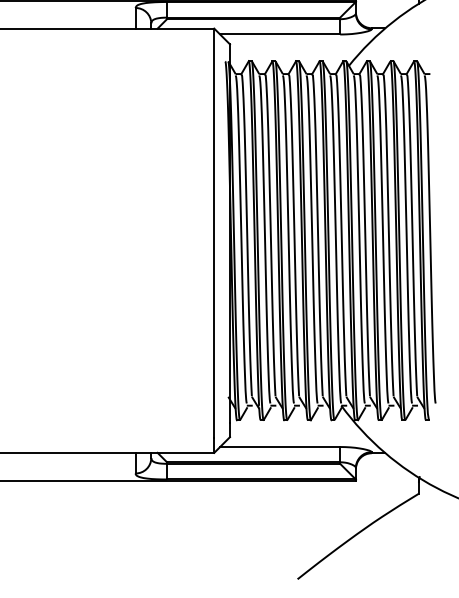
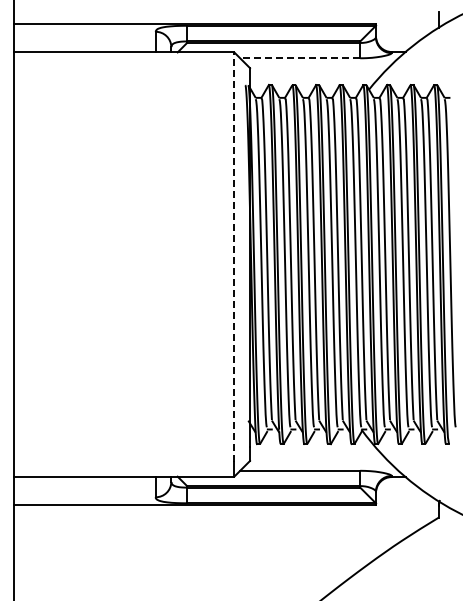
line: (279, 34) -> (299, 58), solid -> dashed
line: (214, 233) -> (234, 257), solid -> dashed

